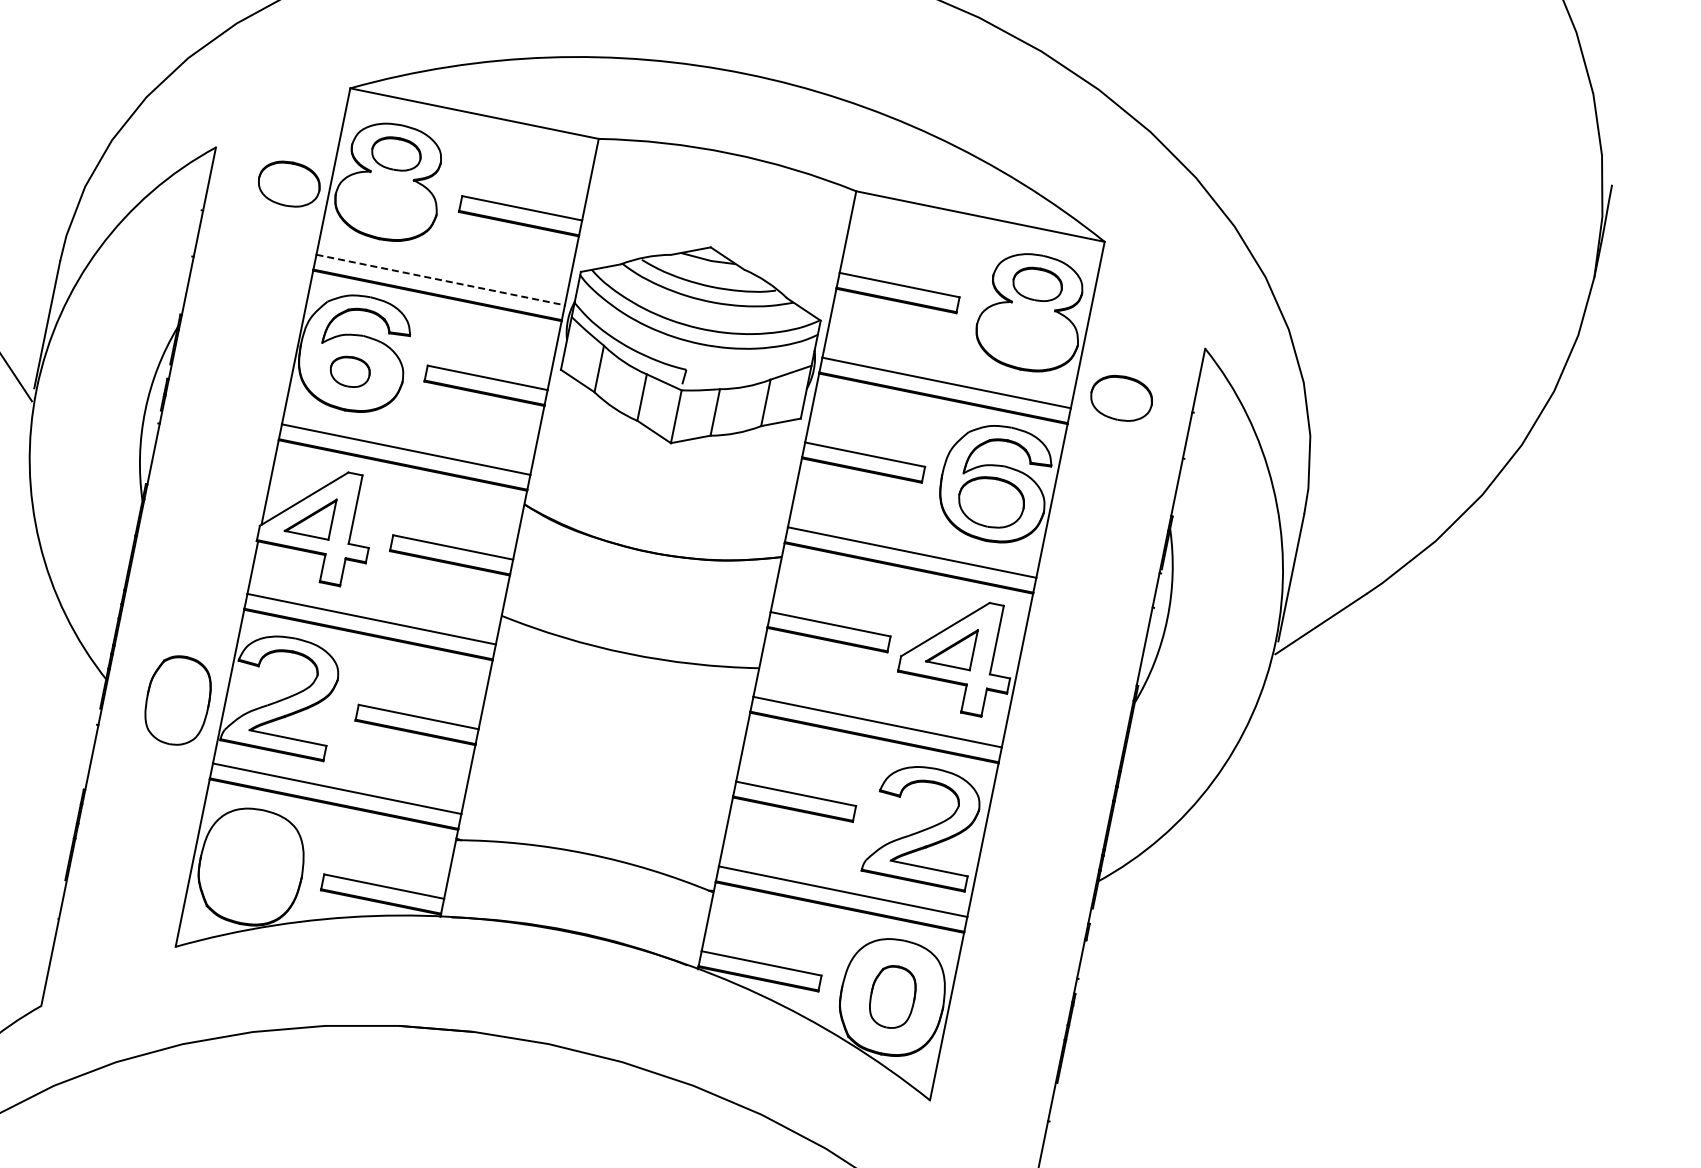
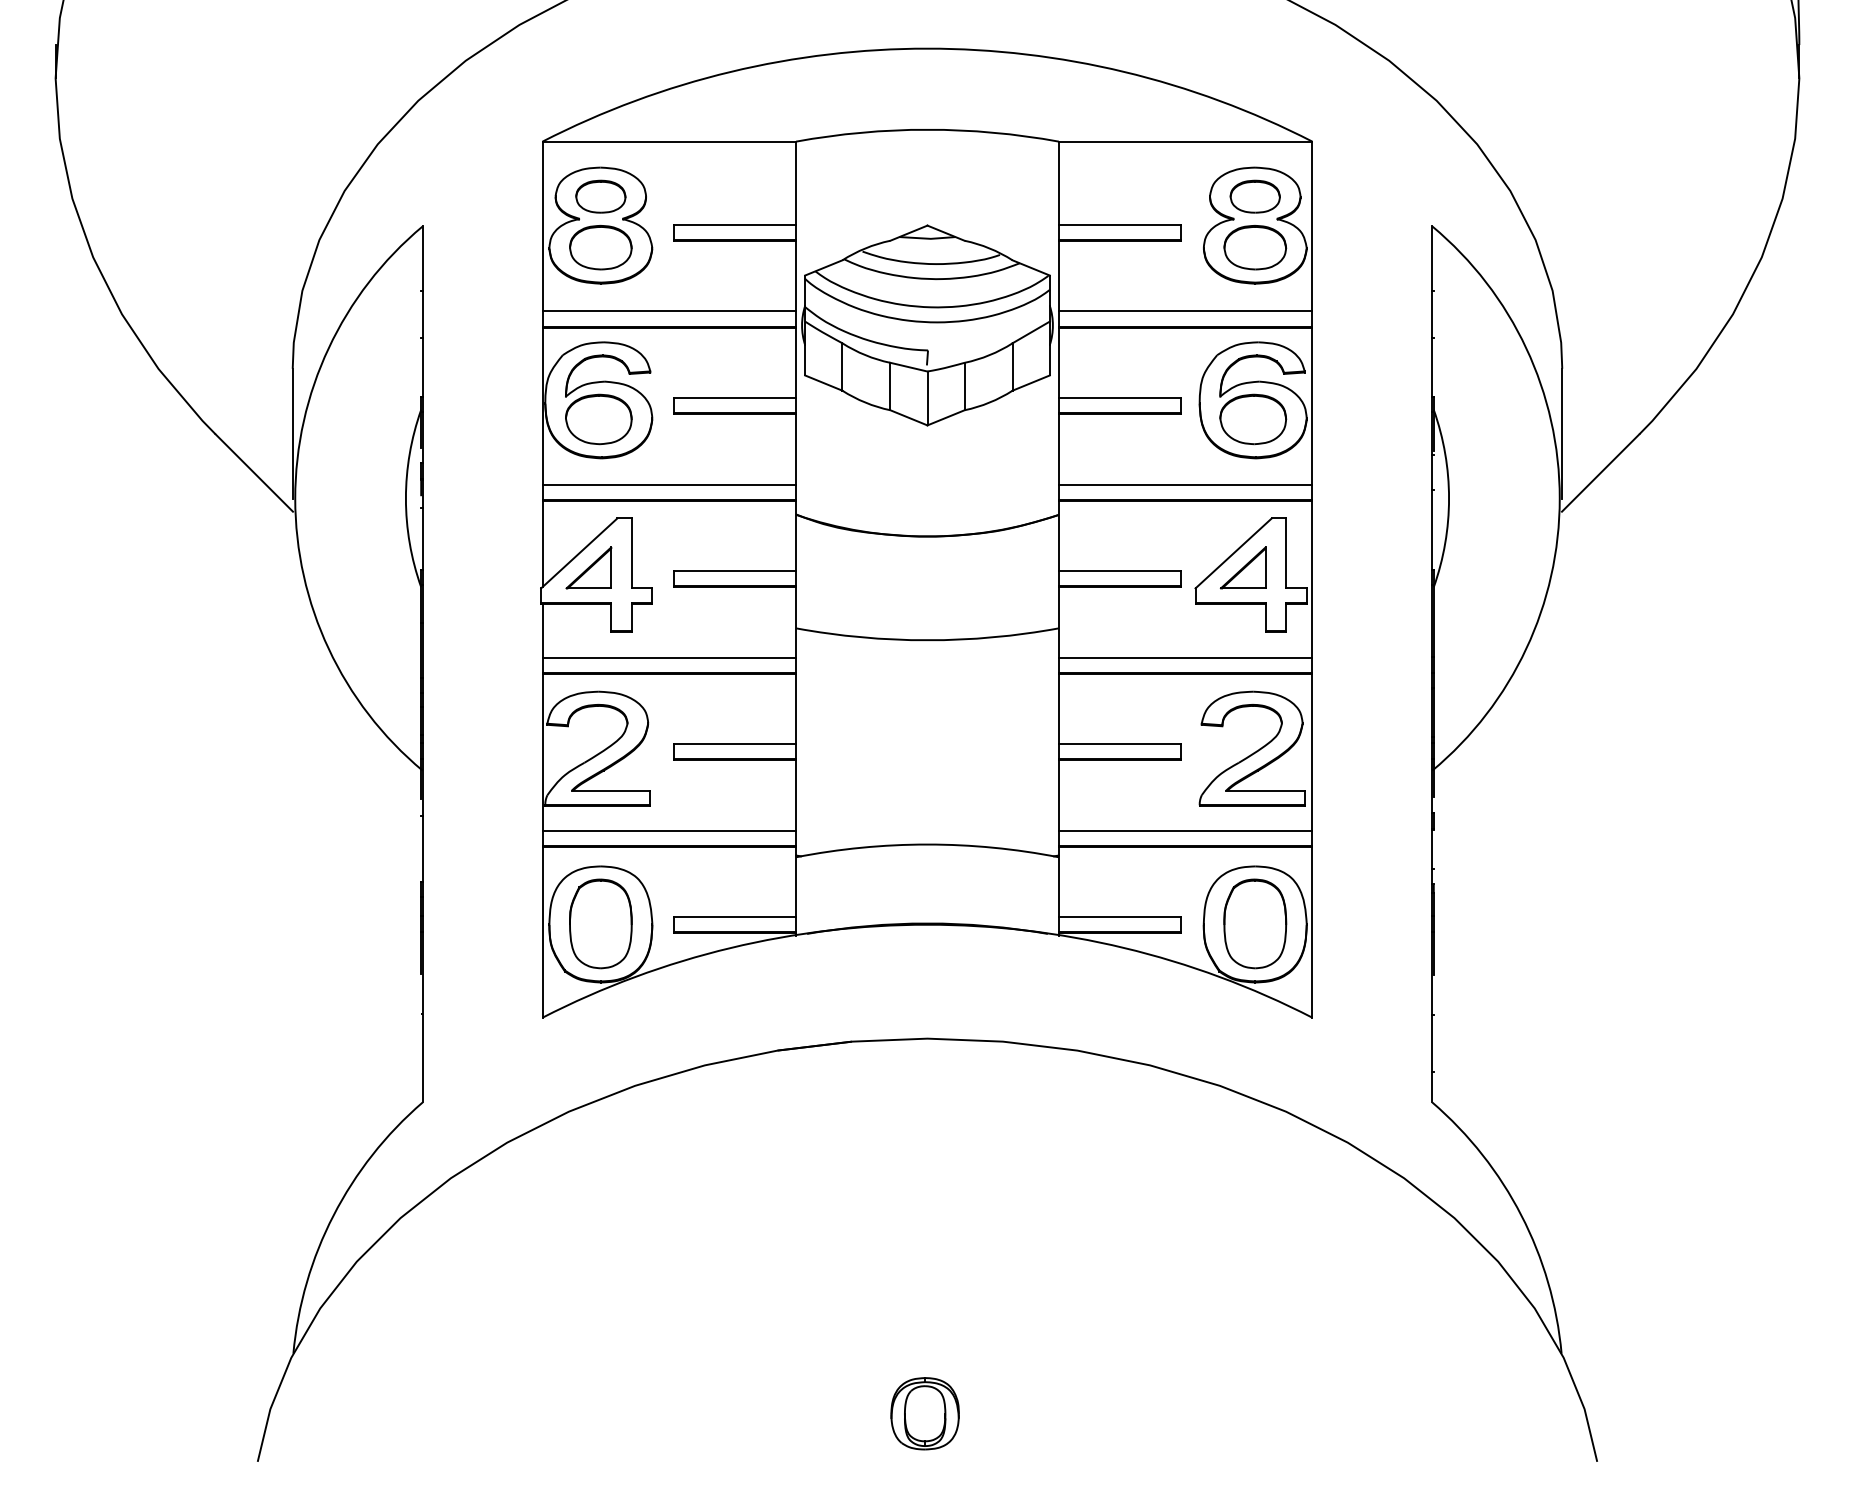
part: (288, 183) -> (600, 247), moved
line: (440, 280) -> (669, 311), dashed -> solid
part: (349, 371) -> (598, 419), size x1.67
part: (1121, 398) -> (1255, 247), moved
part: (177, 700) -> (600, 923), moved
part: (893, 996) -> (1255, 923), size x1.43

